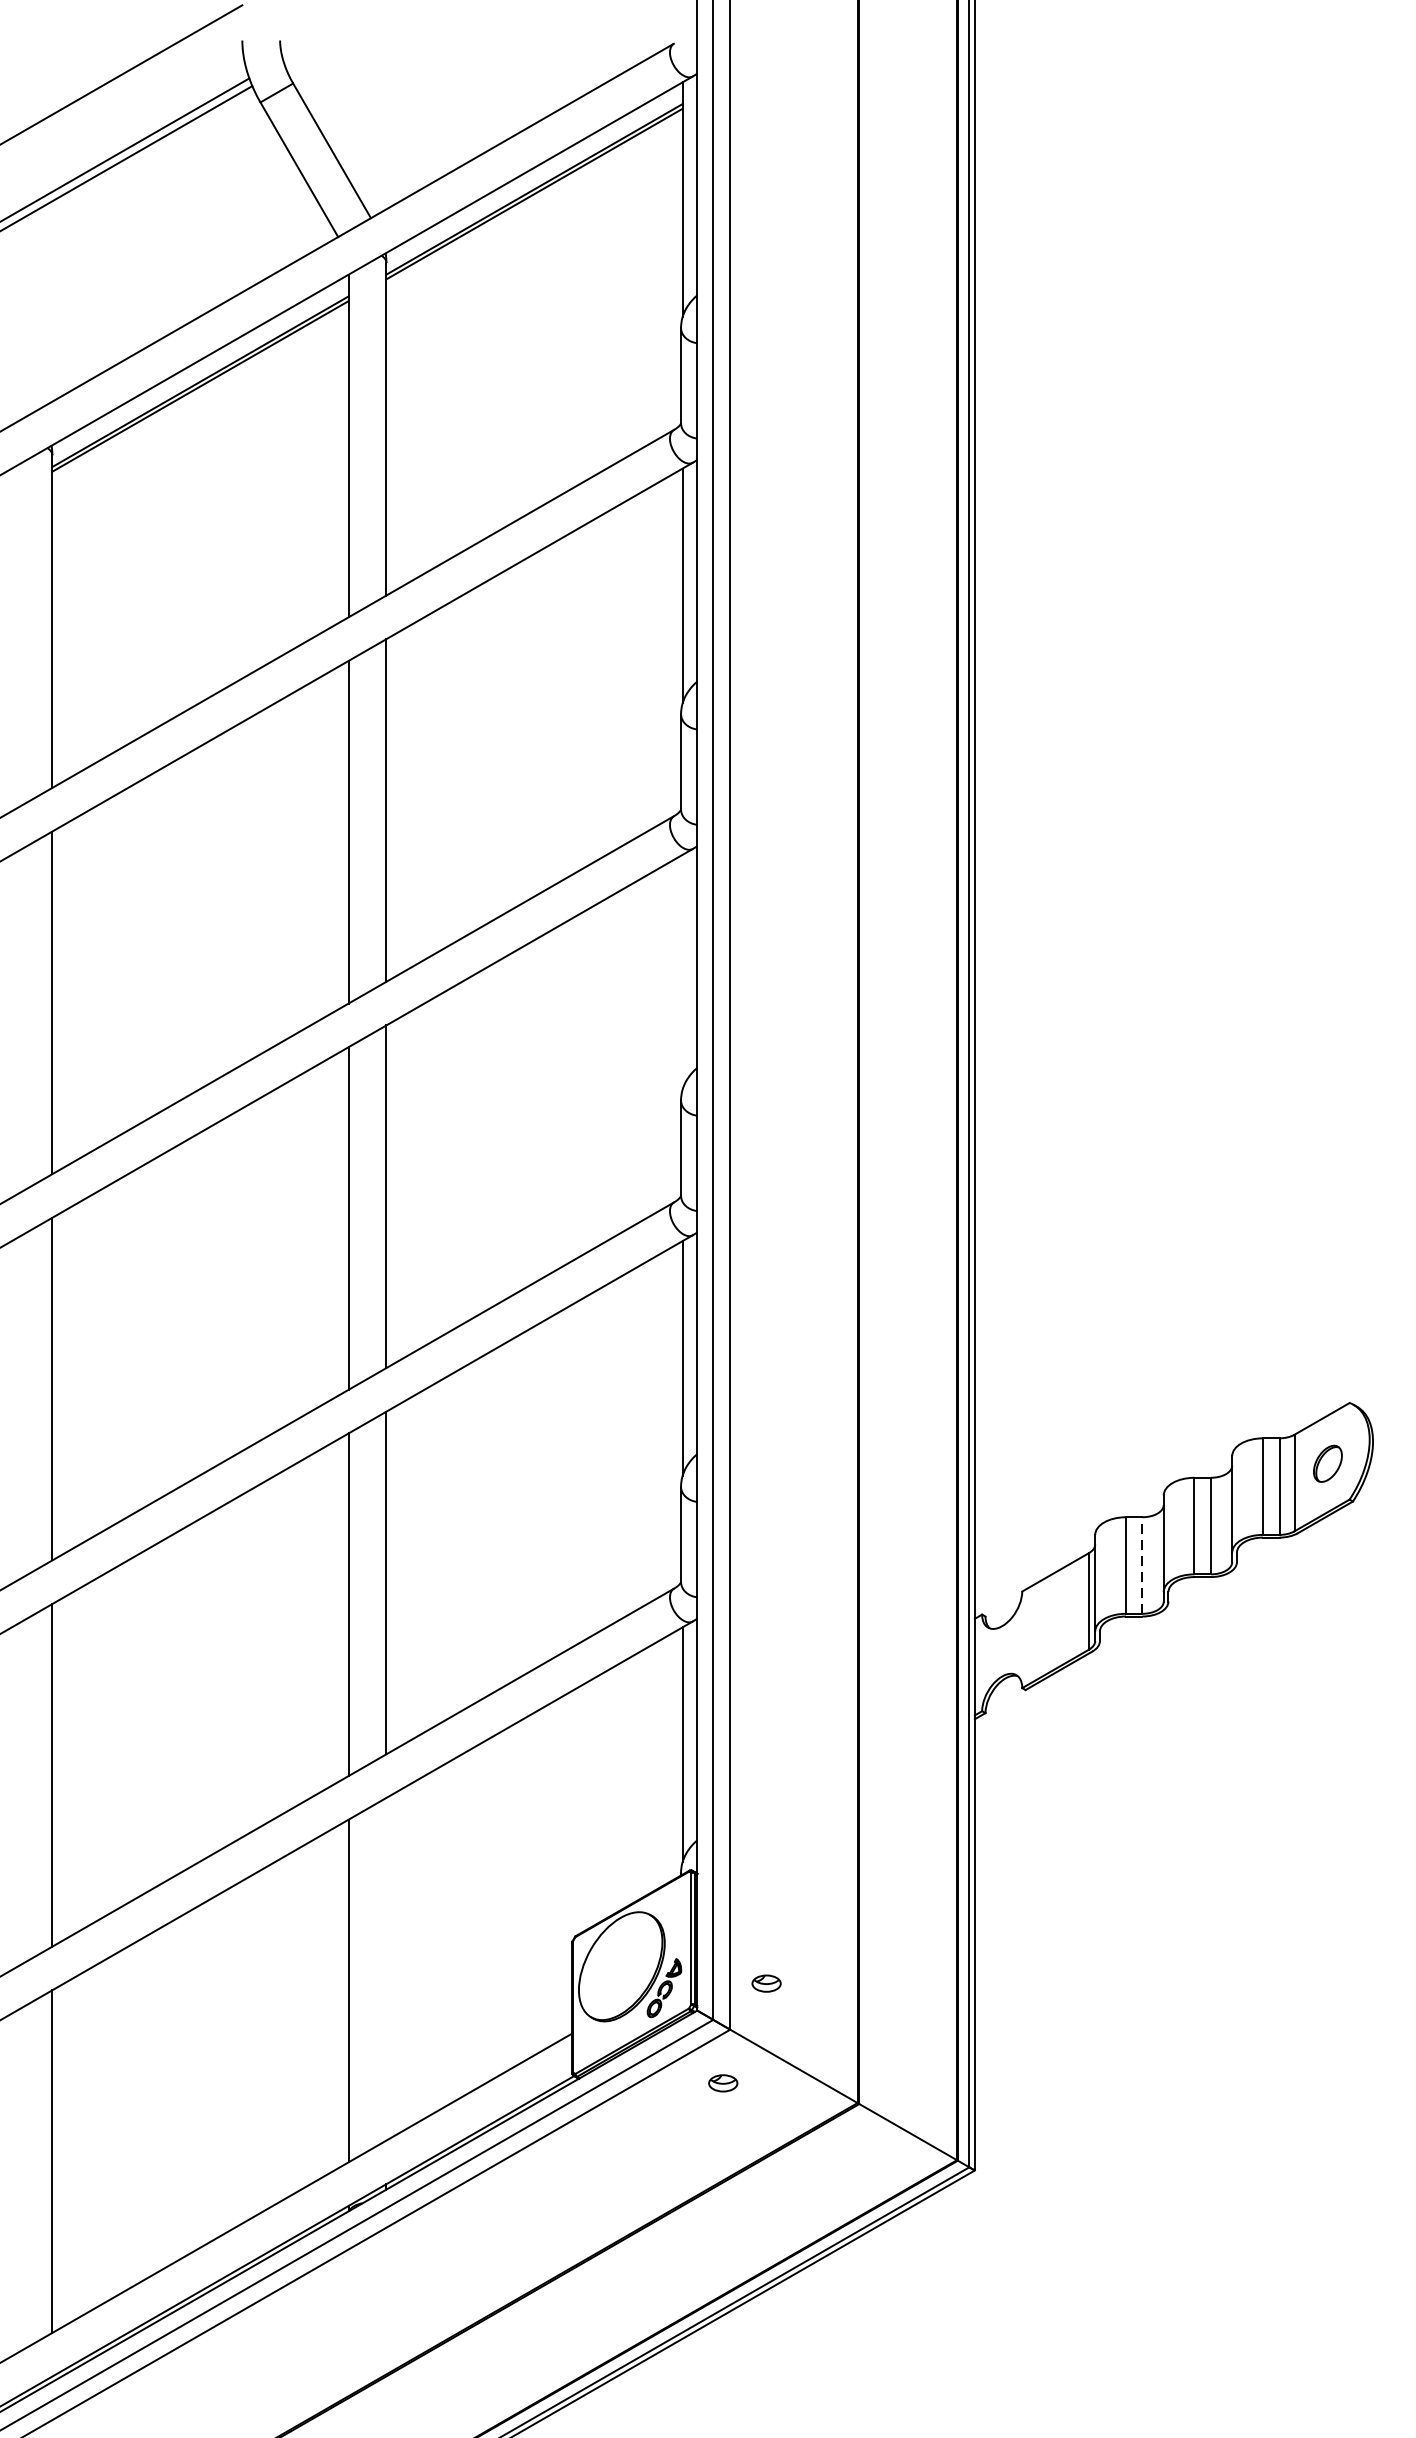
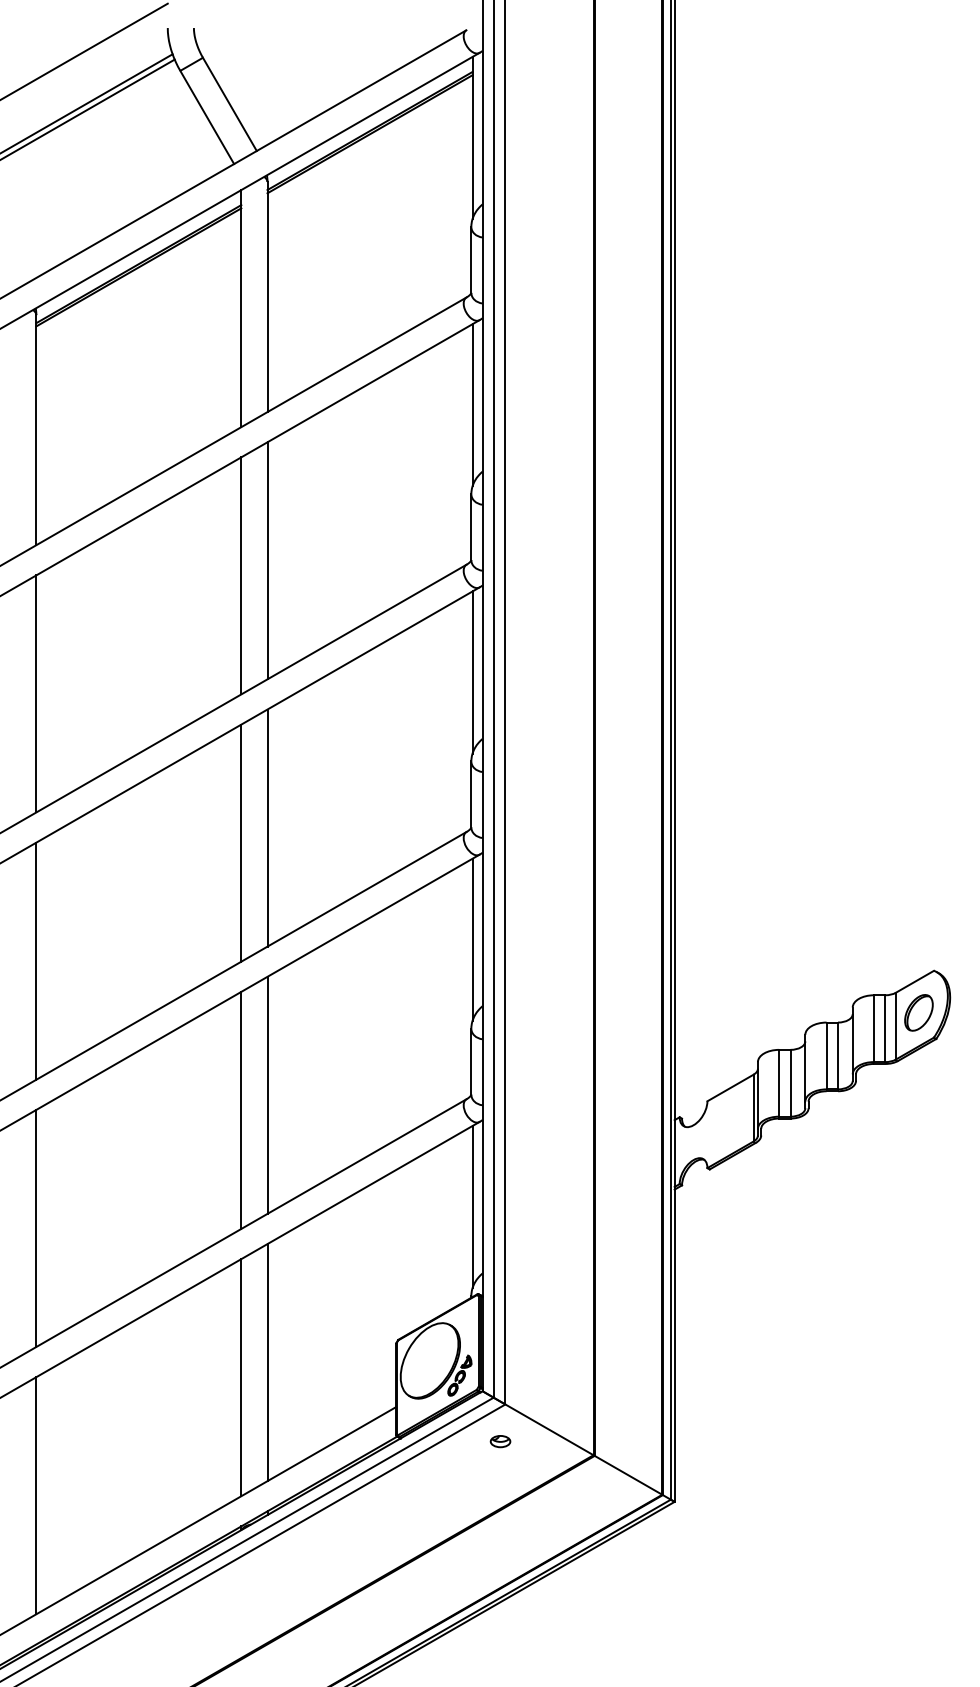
line: (682, 971) -> (472, 672), added
part: (1327, 1463) -> (918, 1012), size x1.43
line: (1142, 1564) -> (790, 1082), dashed -> solid
line: (386, 1969) -> (267, 1362), added
part: (766, 1983) -> (530, 1372), removed

